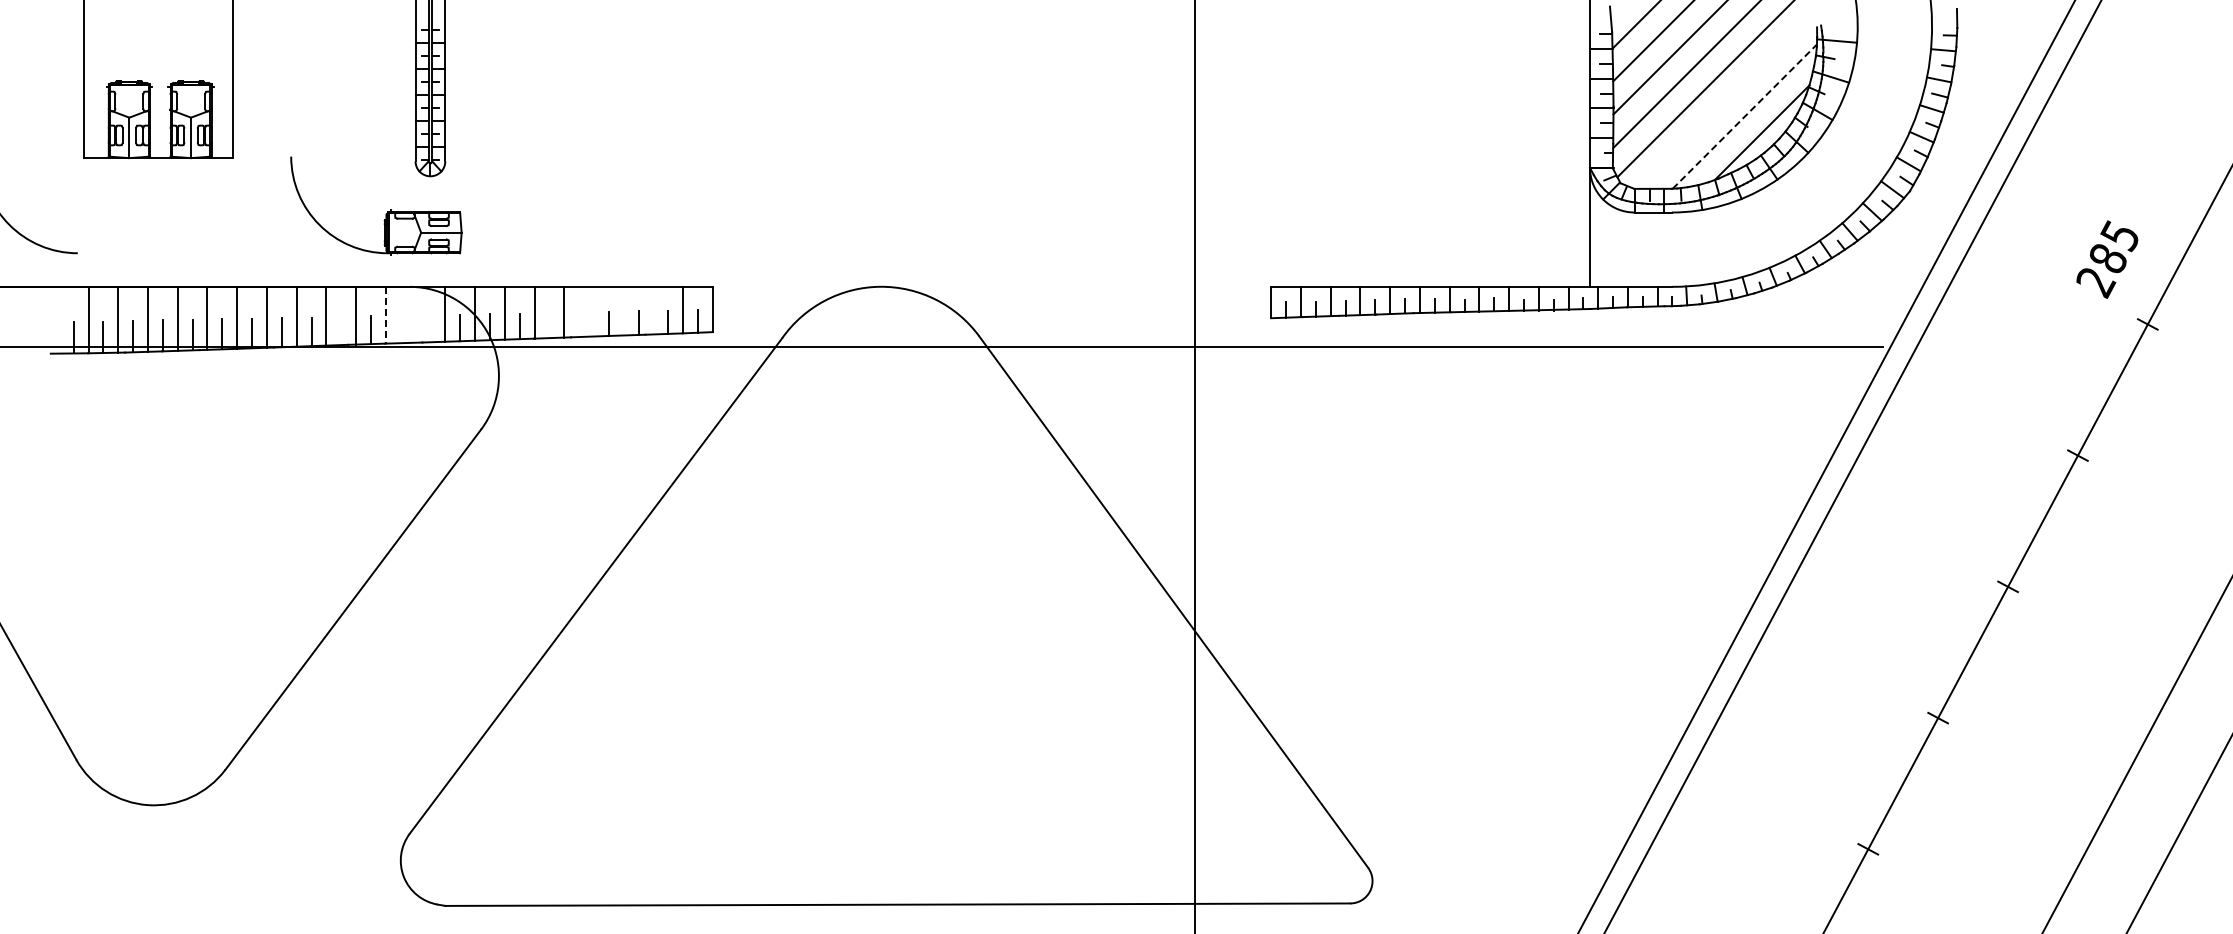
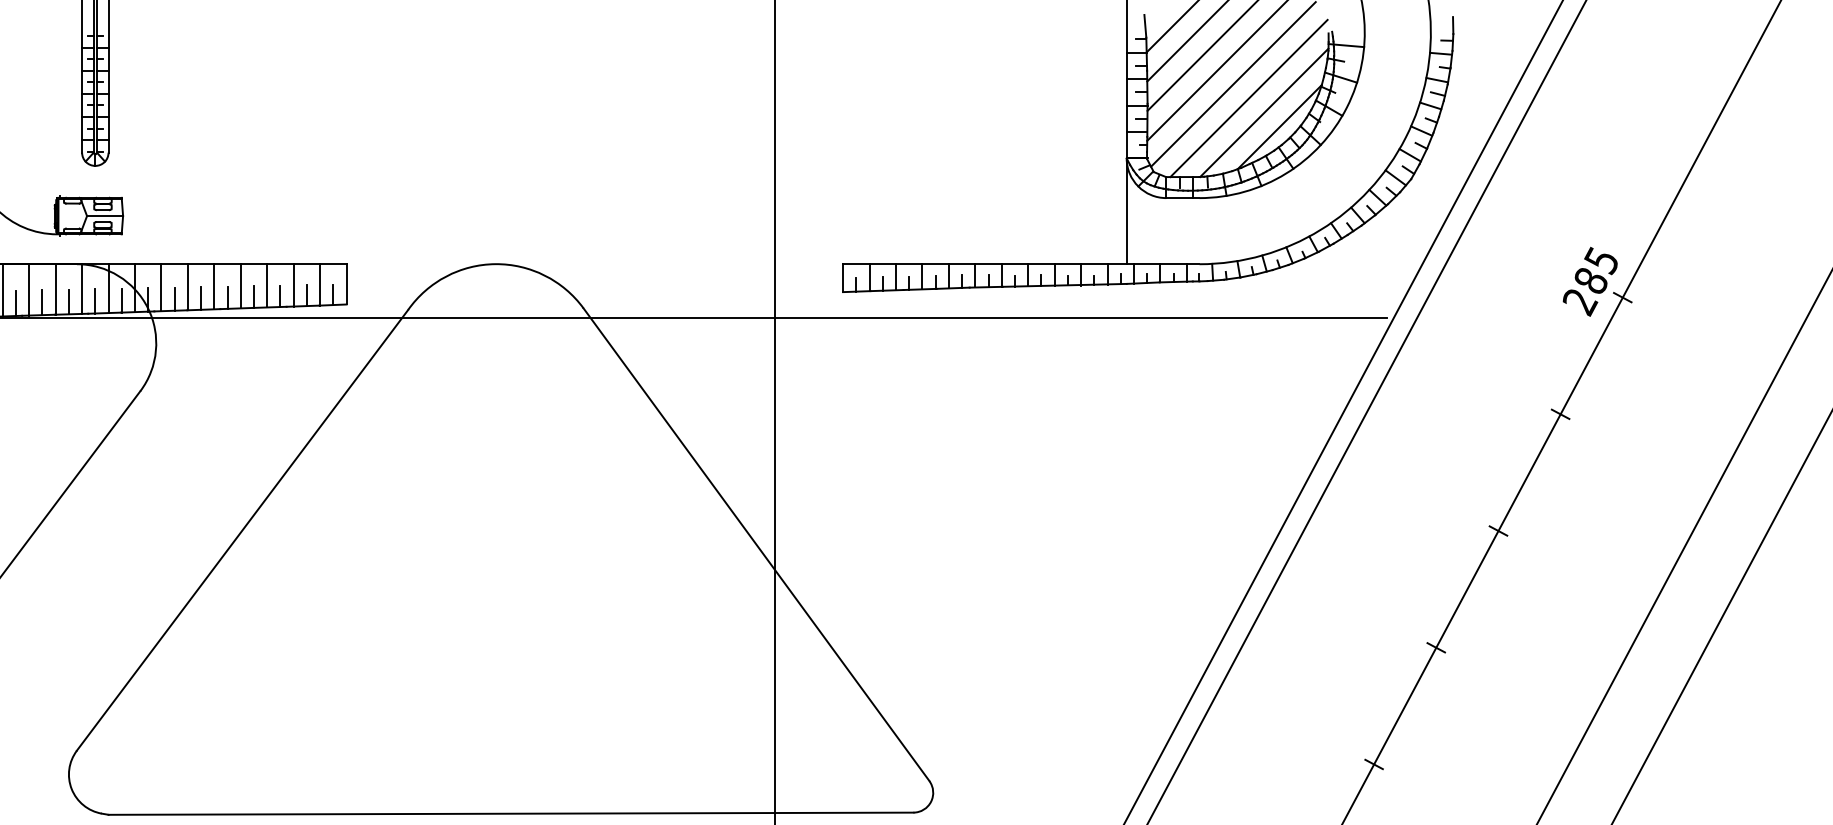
line: (1727, 100) -> (1248, 98), added
line: (1744, 116) -> (1264, 112), dashed -> solid
text: (2107, 259) -> (1590, 281), moved
line: (623, 310) -> (267, 285), added
line: (653, 310) -> (293, 285), added
line: (593, 311) -> (240, 286), added
line: (415, 314) -> (82, 288), added
line: (385, 315) -> (55, 289), dashed -> solid
line: (579, 324) -> (227, 297), added
line: (549, 325) -> (201, 298), added
line: (430, 328) -> (95, 301), added
line: (400, 329) -> (68, 302), added
line: (341, 330) -> (16, 303), added

